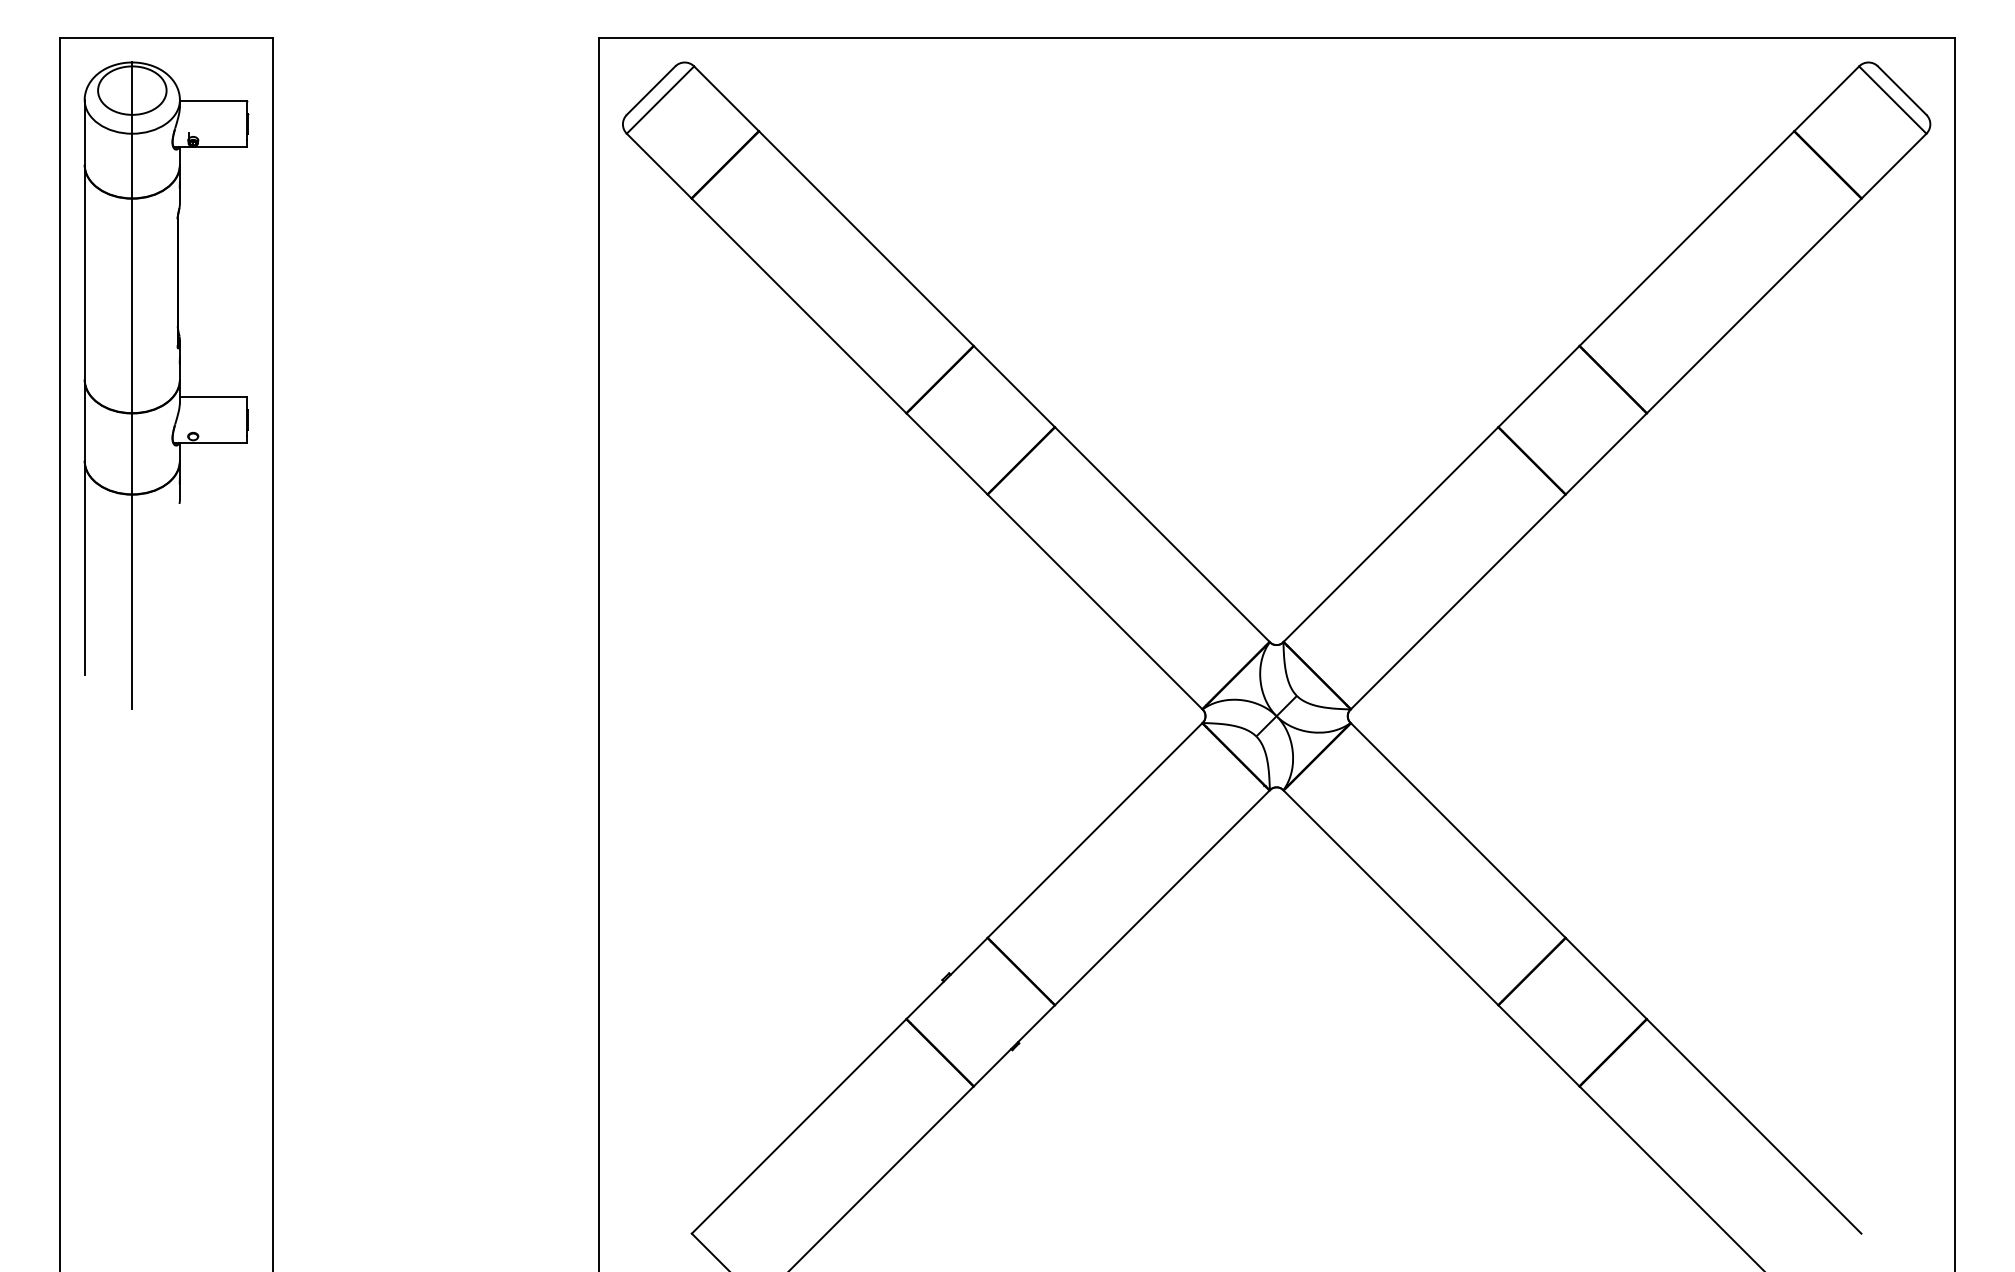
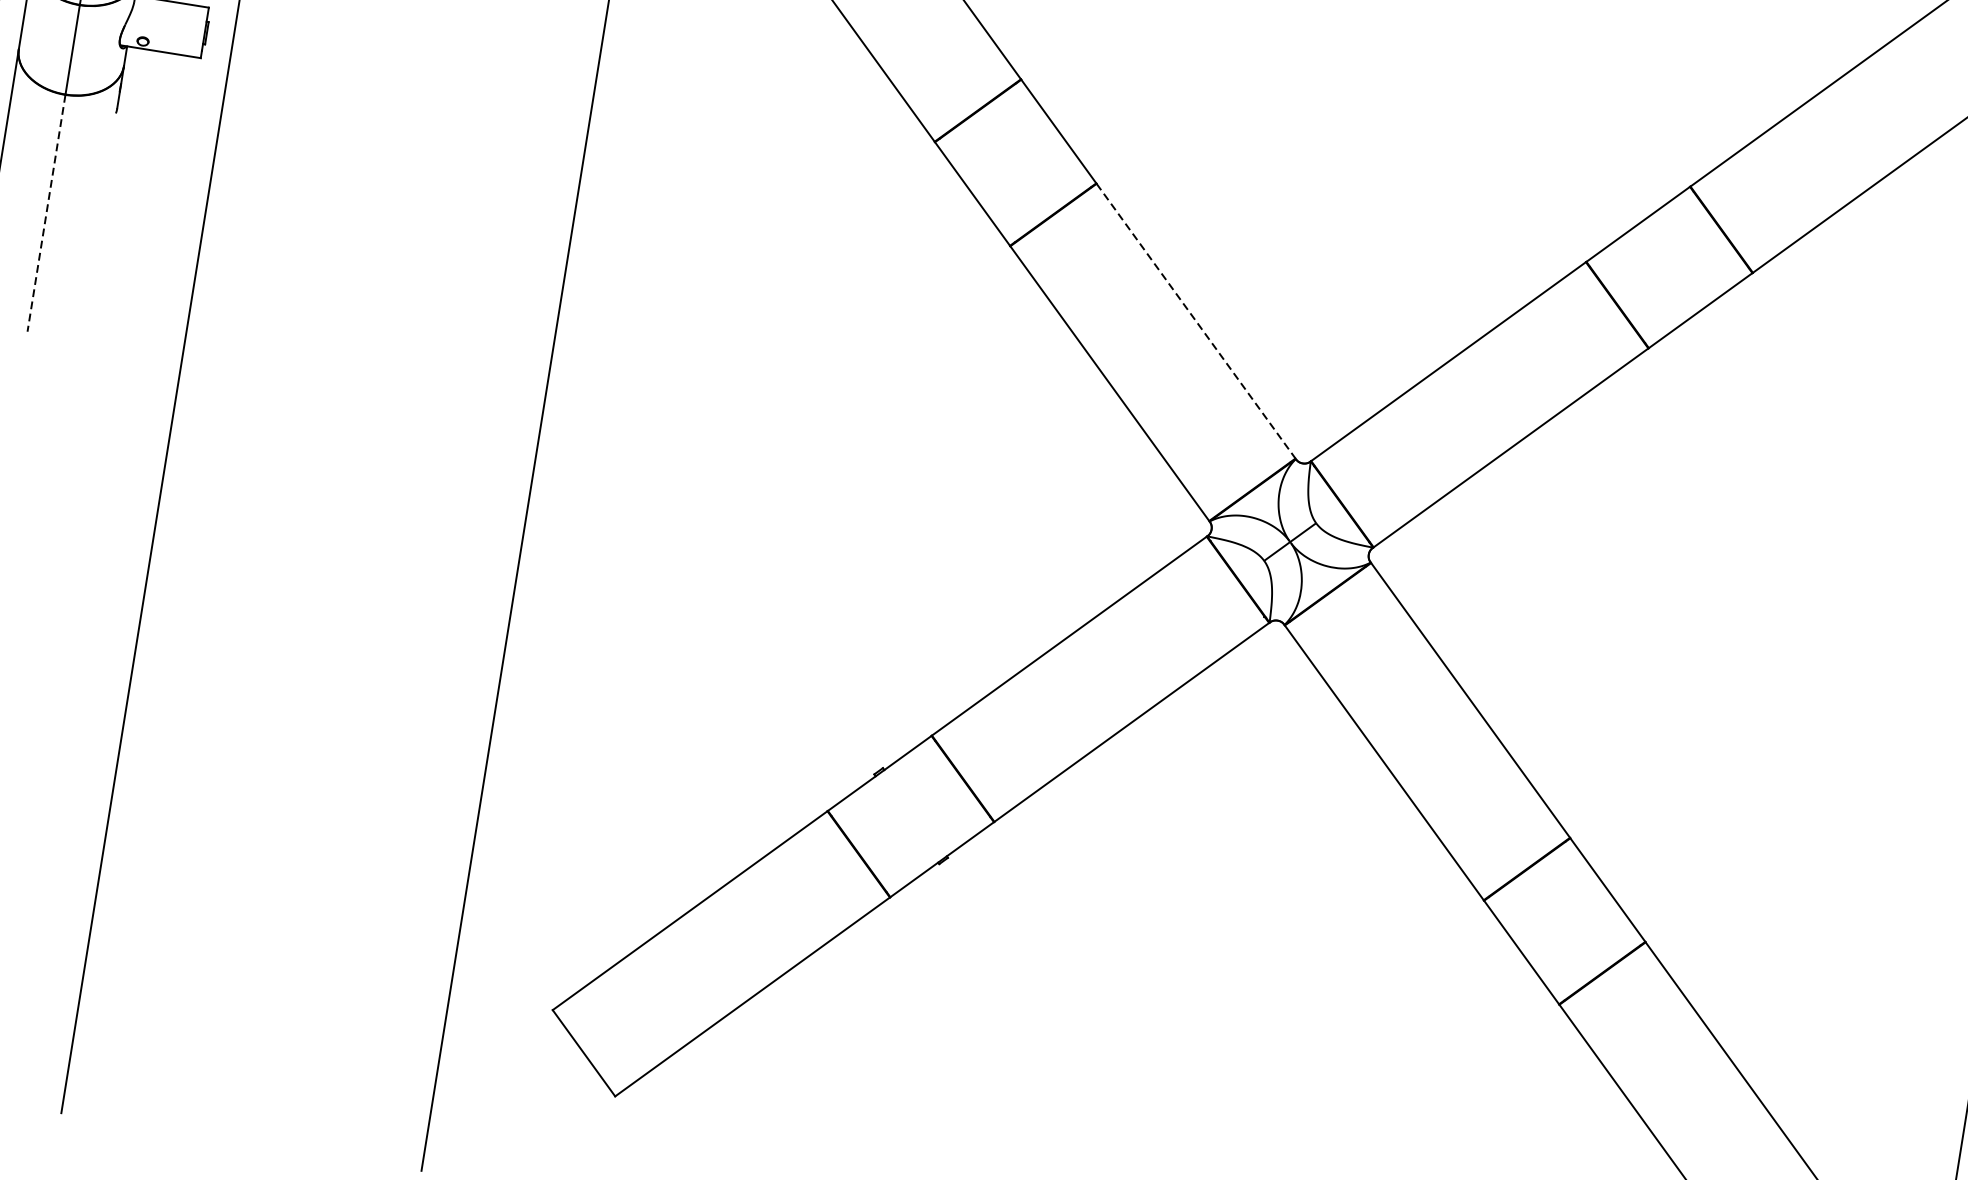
line: (1162, 534) -> (1196, 321), solid -> dashed
line: (132, 602) -> (46, 214), solid -> dashed

